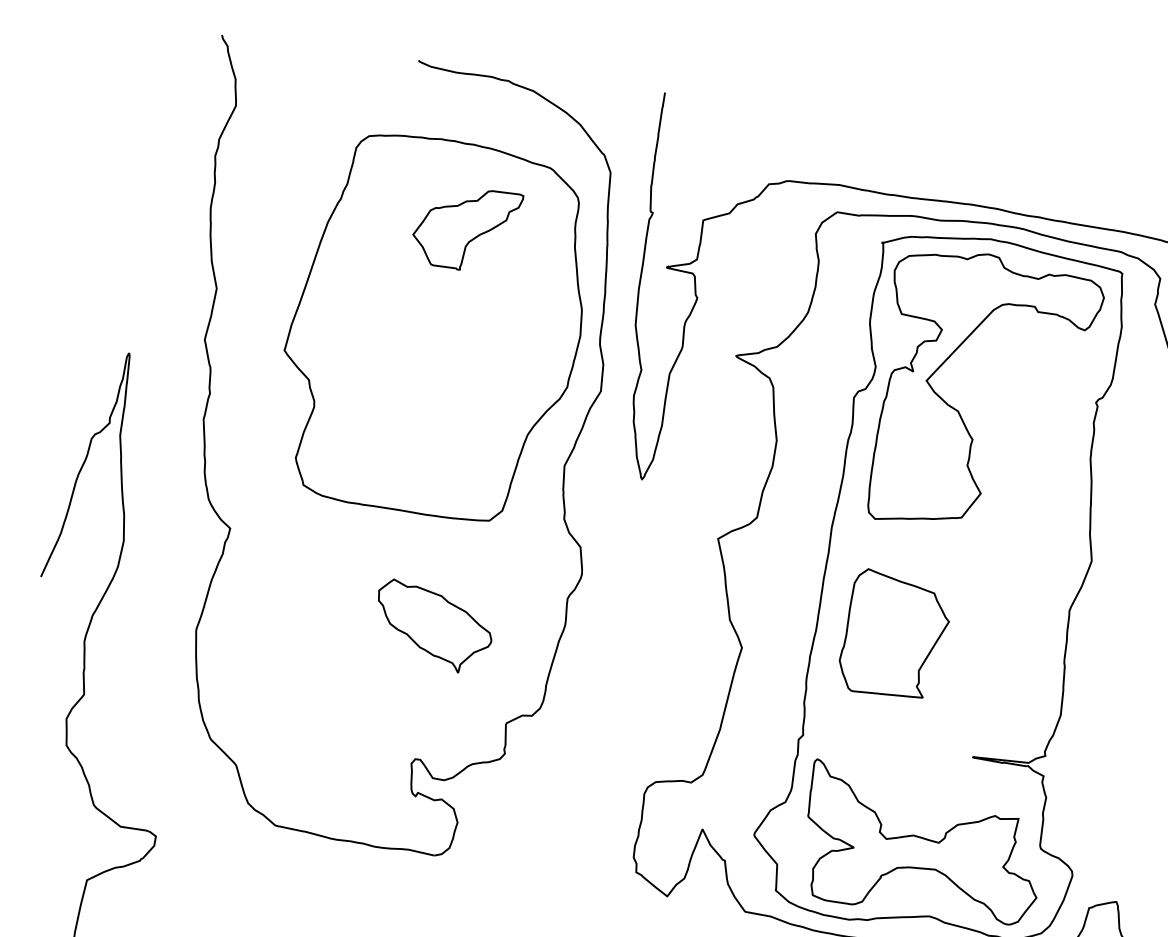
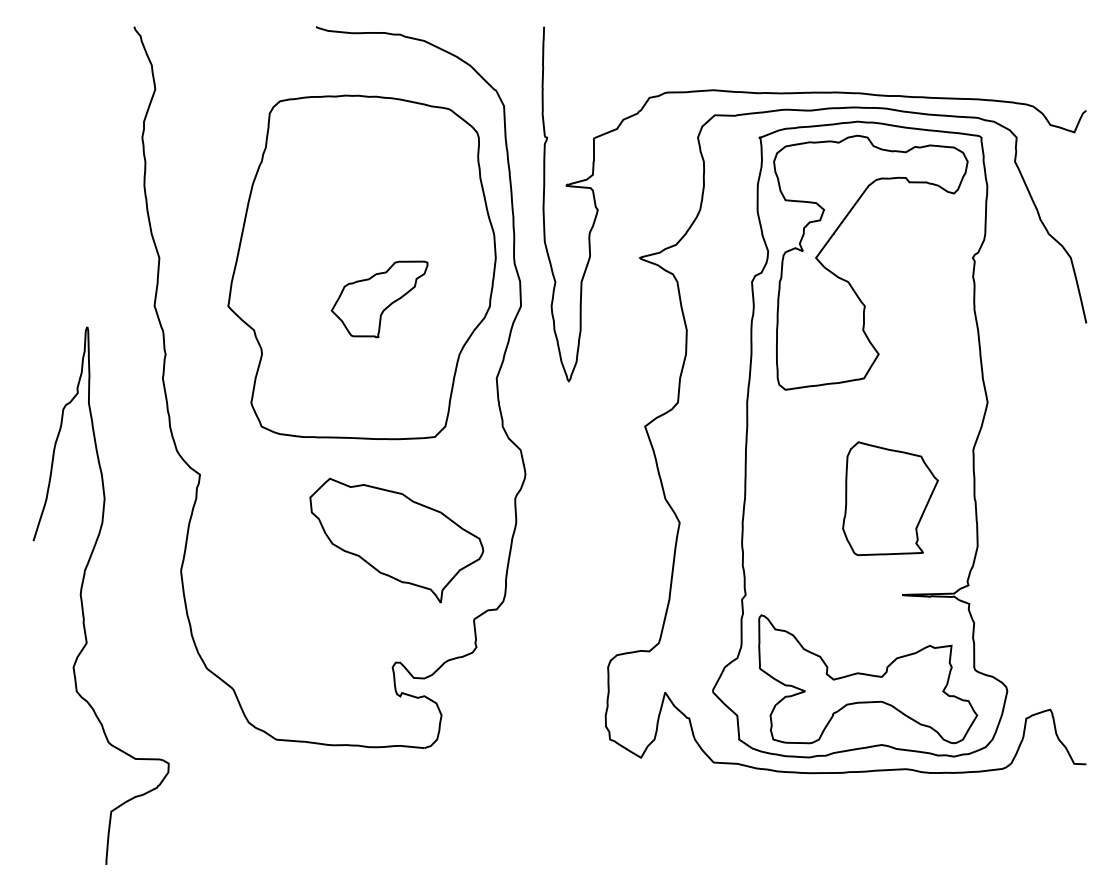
part: (466, 229) -> (379, 299), moved
part: (433, 626) -> (396, 539), size x1.6
part: (895, 634) -> (890, 498), moved

